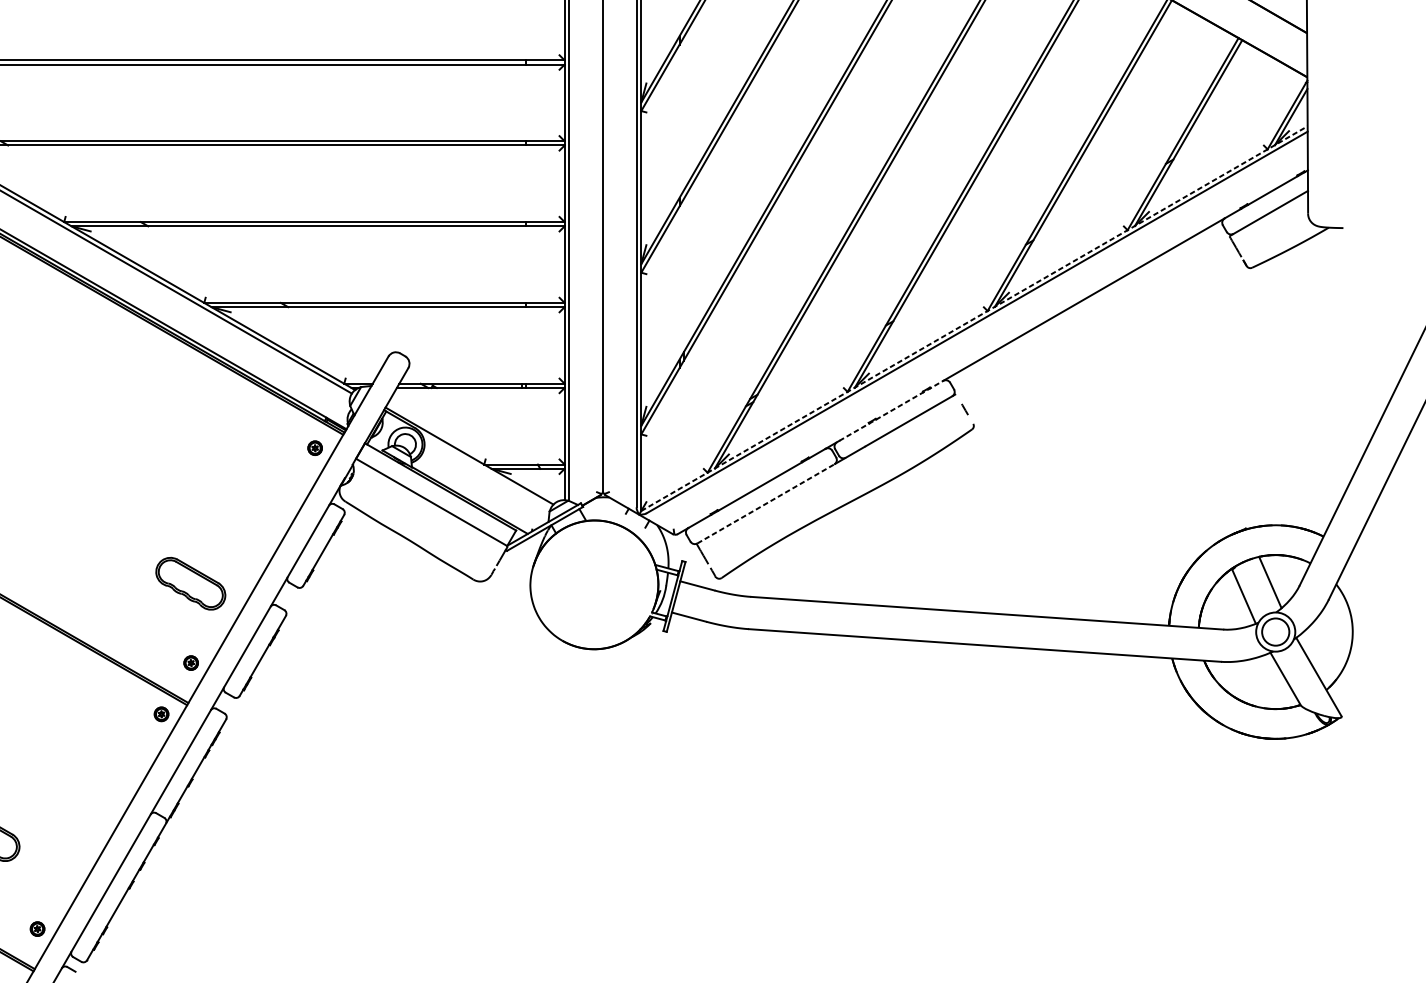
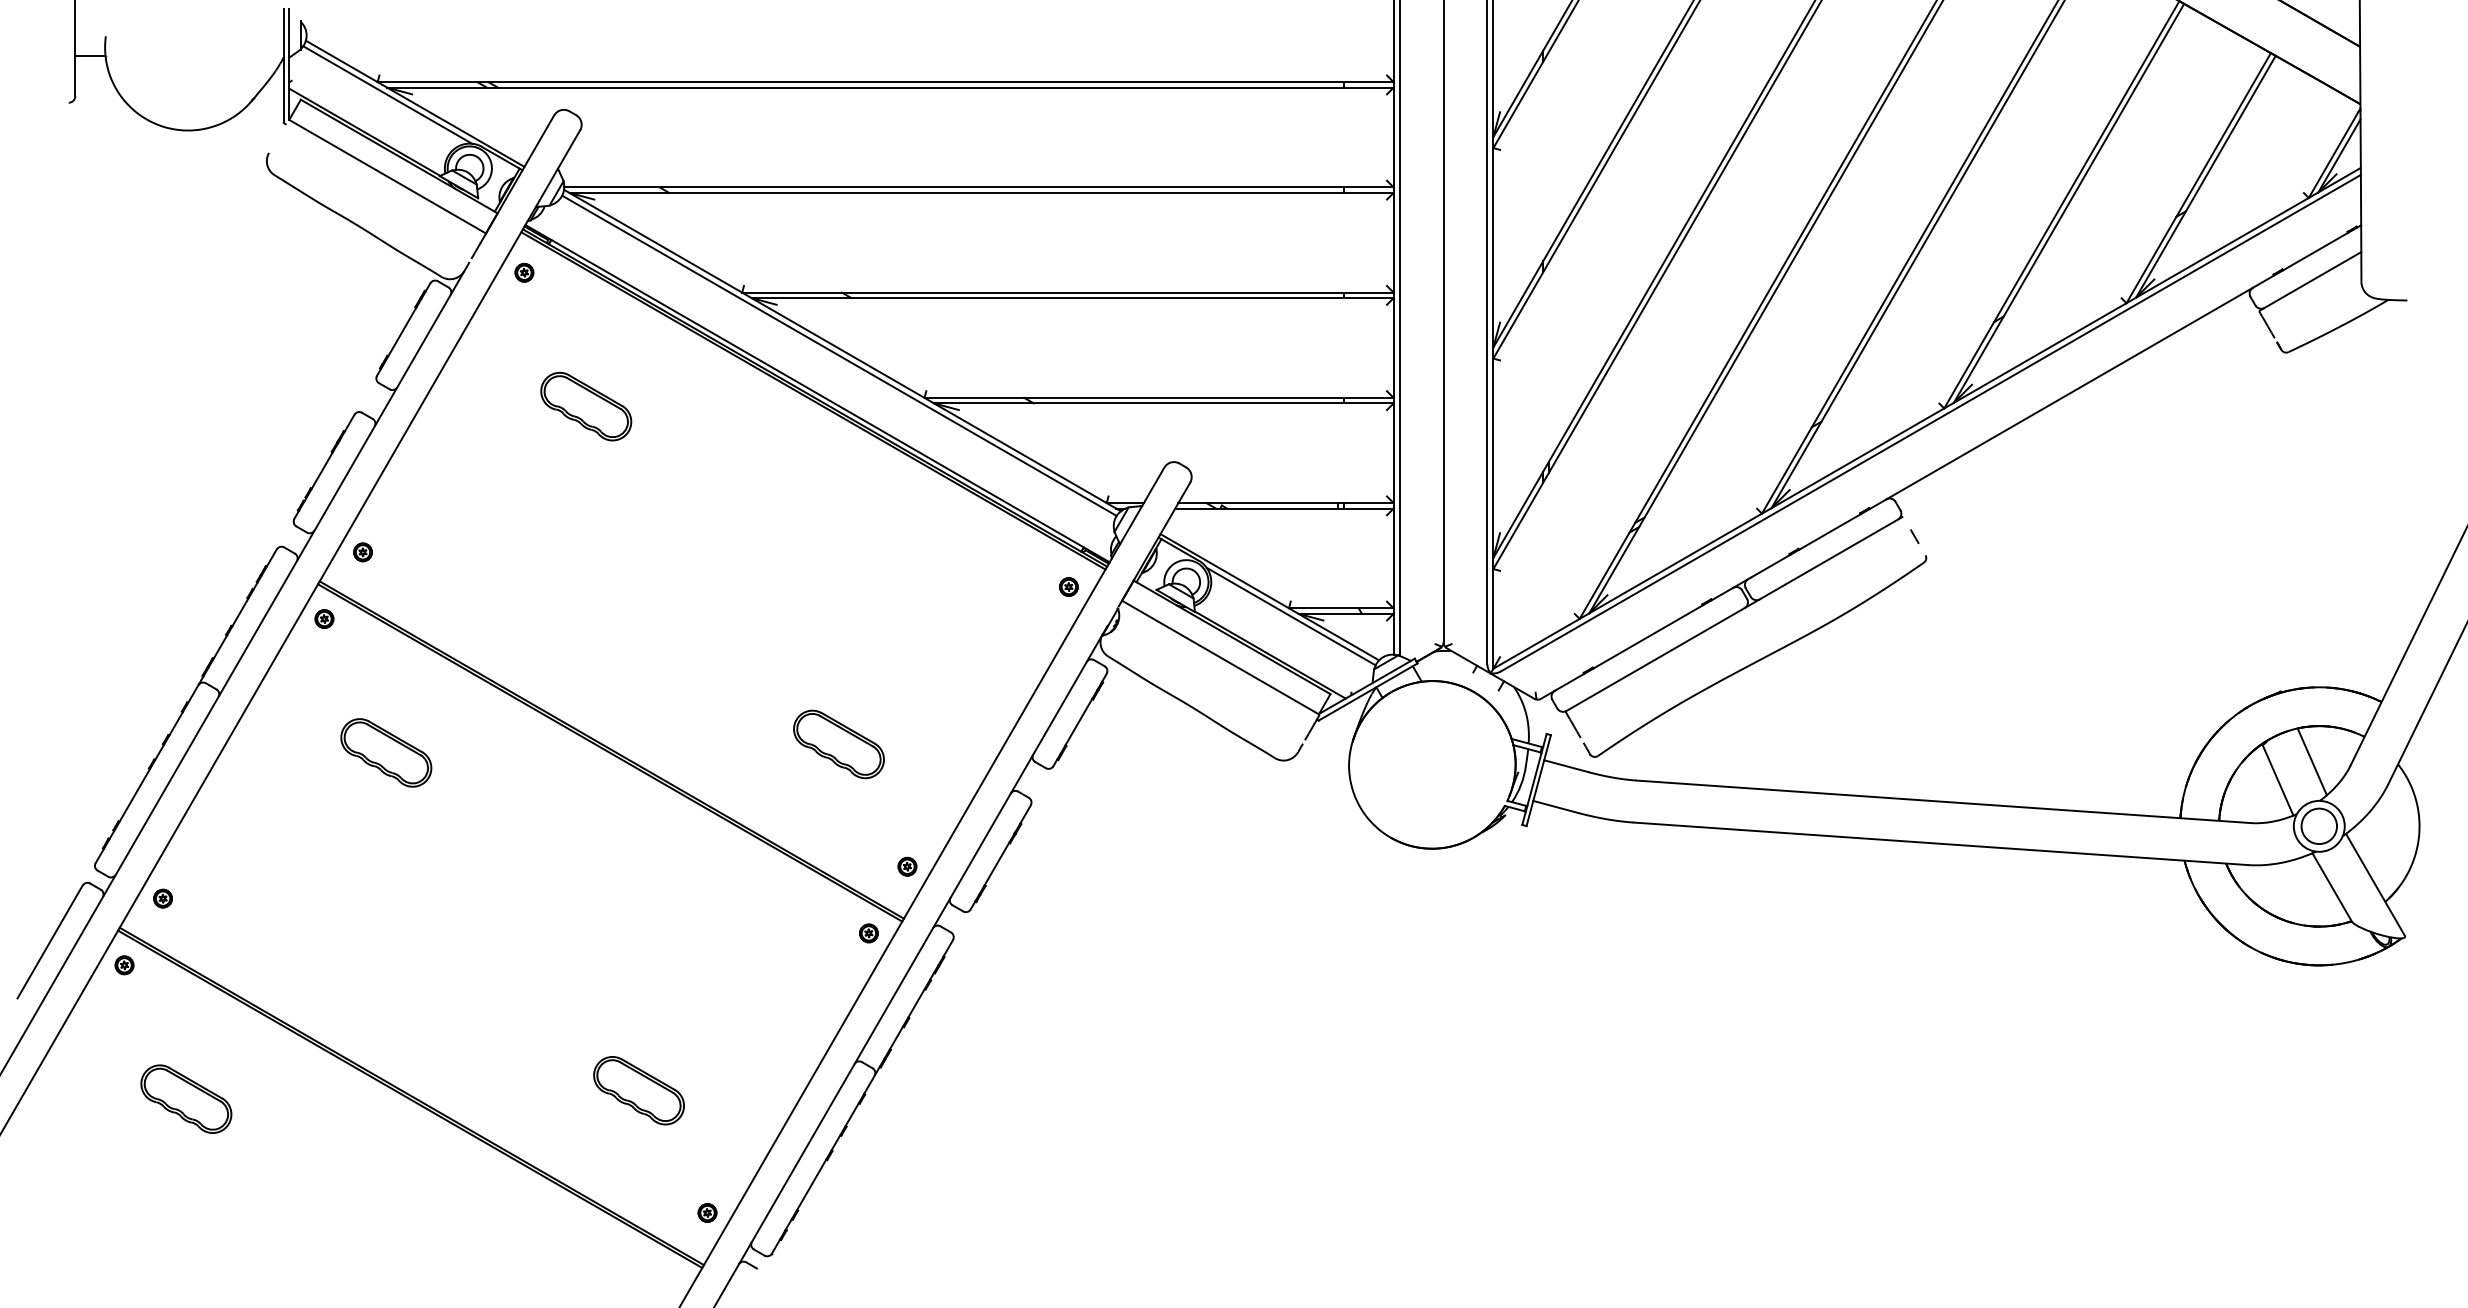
line: (974, 318) -> (1927, 418), dashed -> solid
line: (891, 410) -> (1819, 538), dashed -> solid
line: (485, 470) -> (1290, 616), added
line: (765, 503) -> (1655, 659), dashed -> solid
part: (190, 583) -> (838, 744), moved

